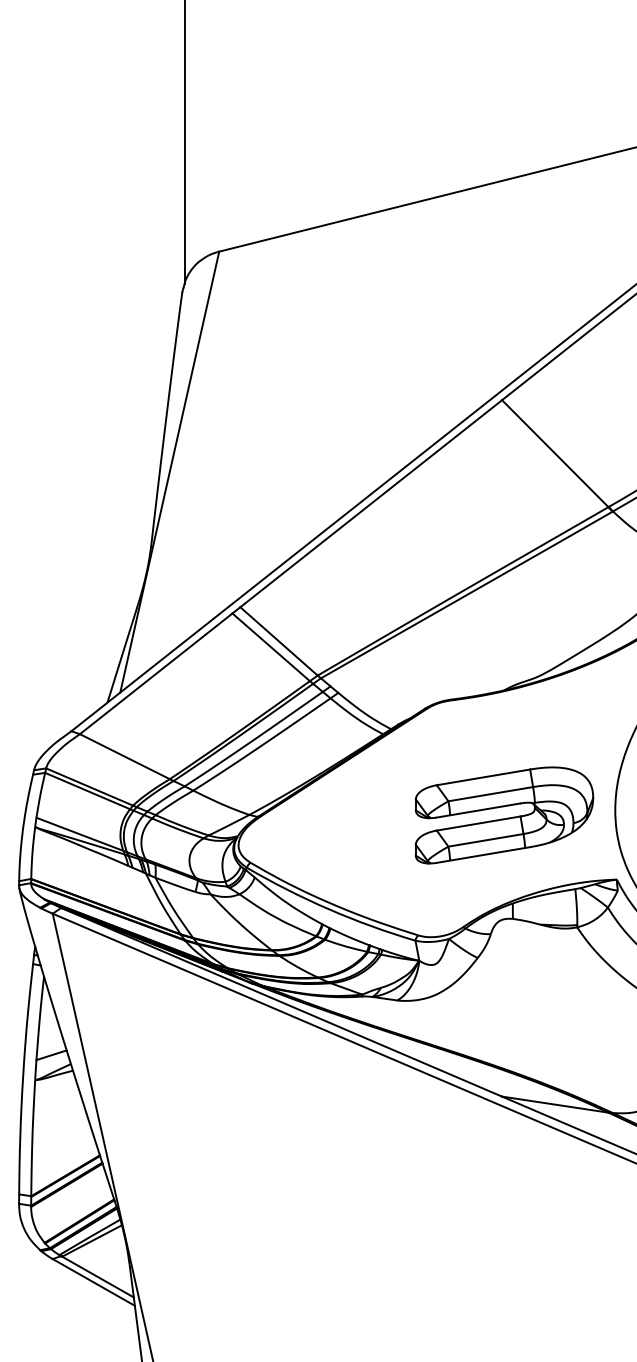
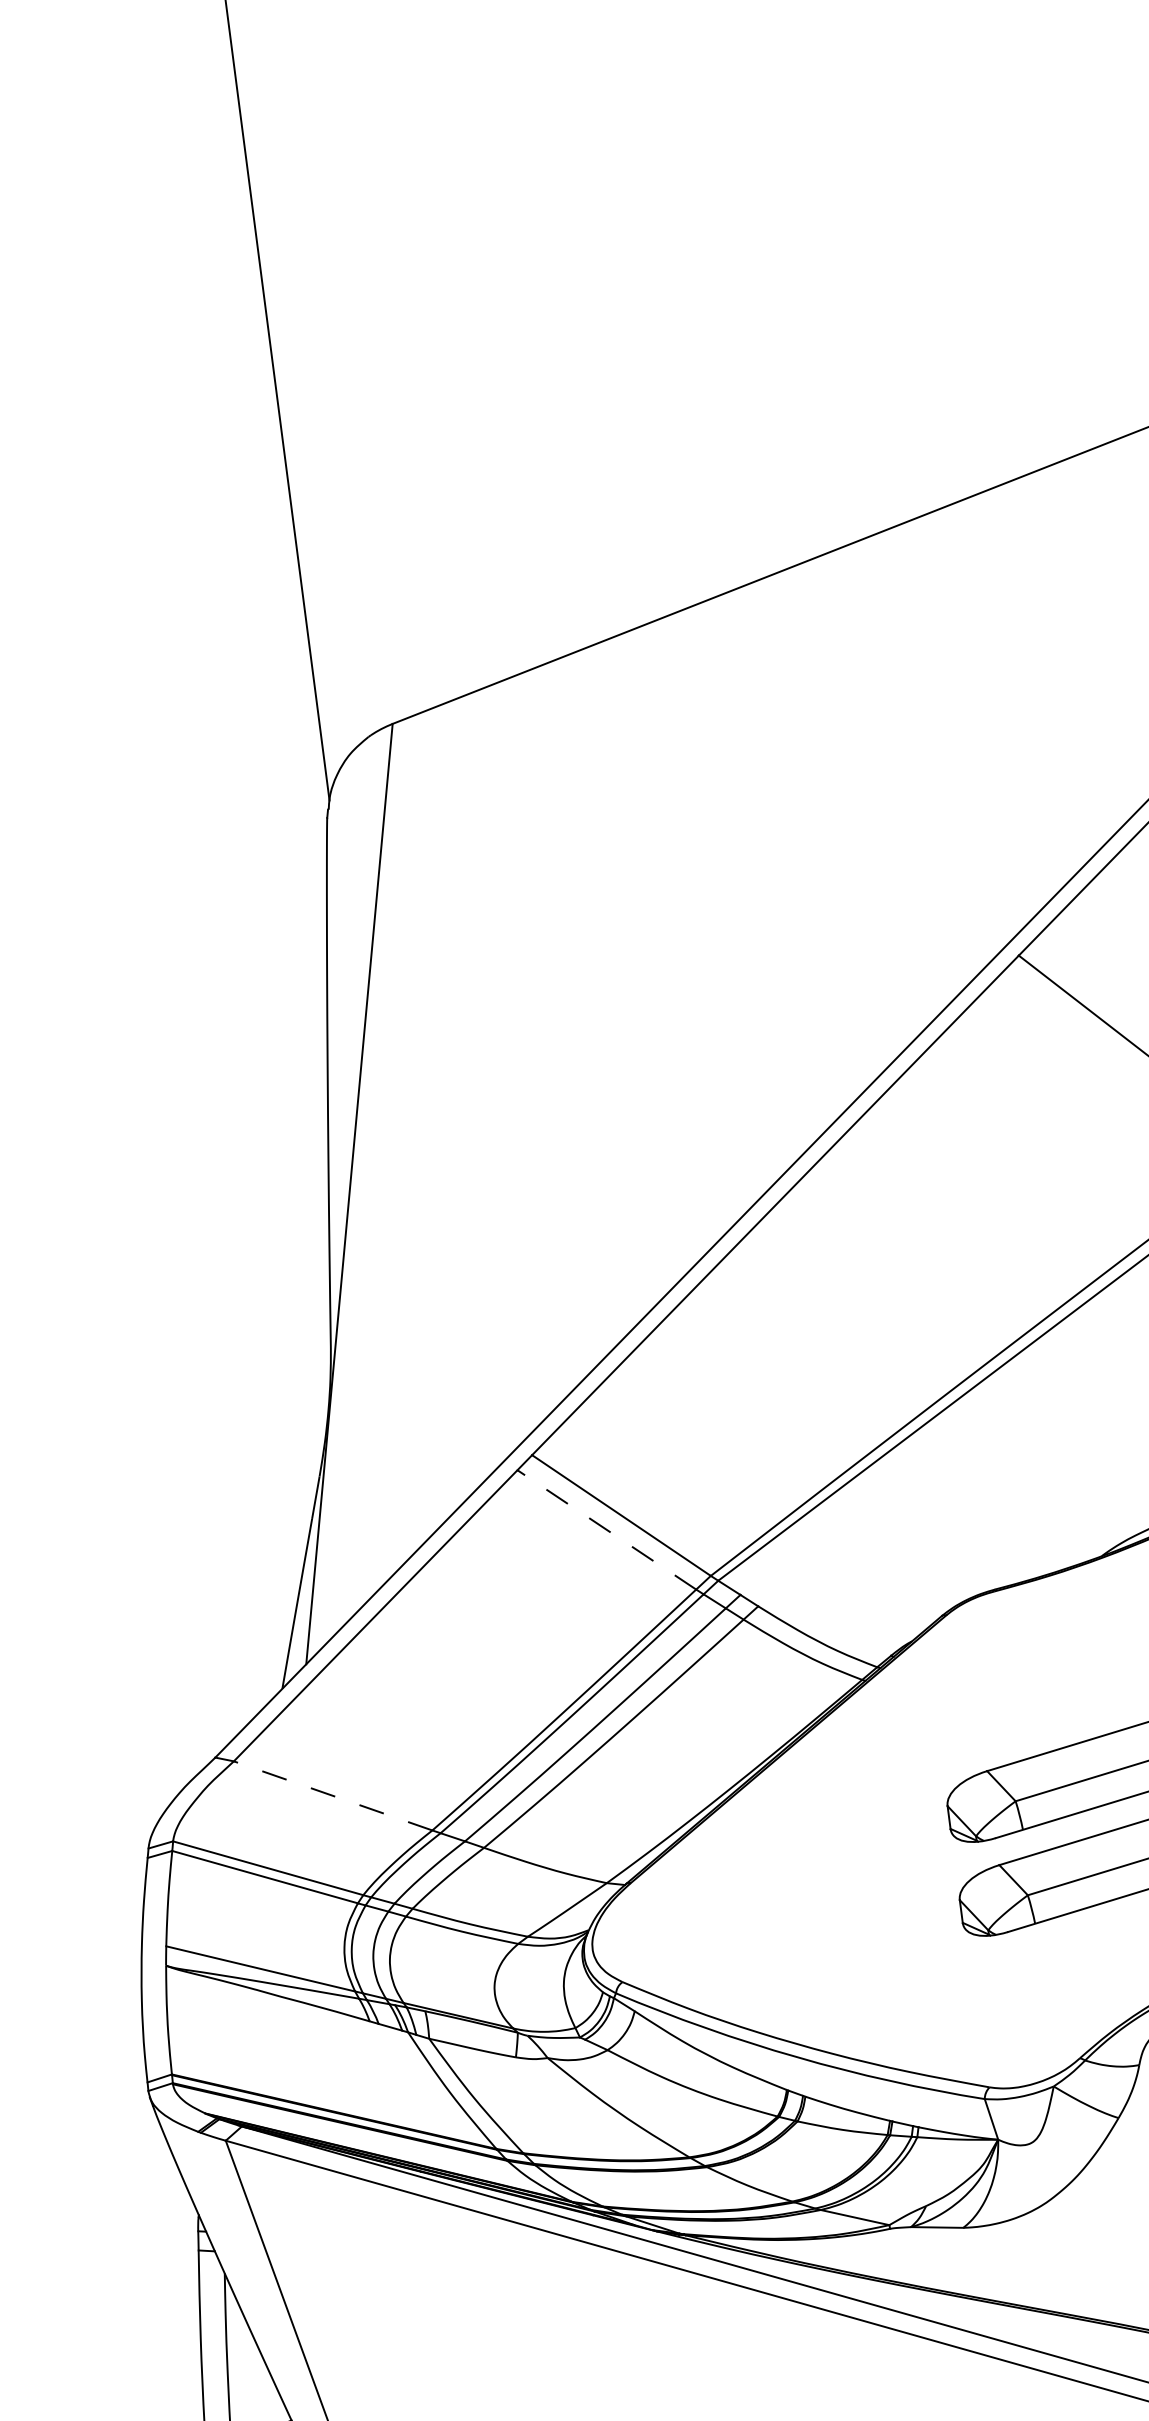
line: (270, 647) -> (605, 1530), solid -> dashed
line: (124, 756) -> (332, 1795), solid -> dashed

